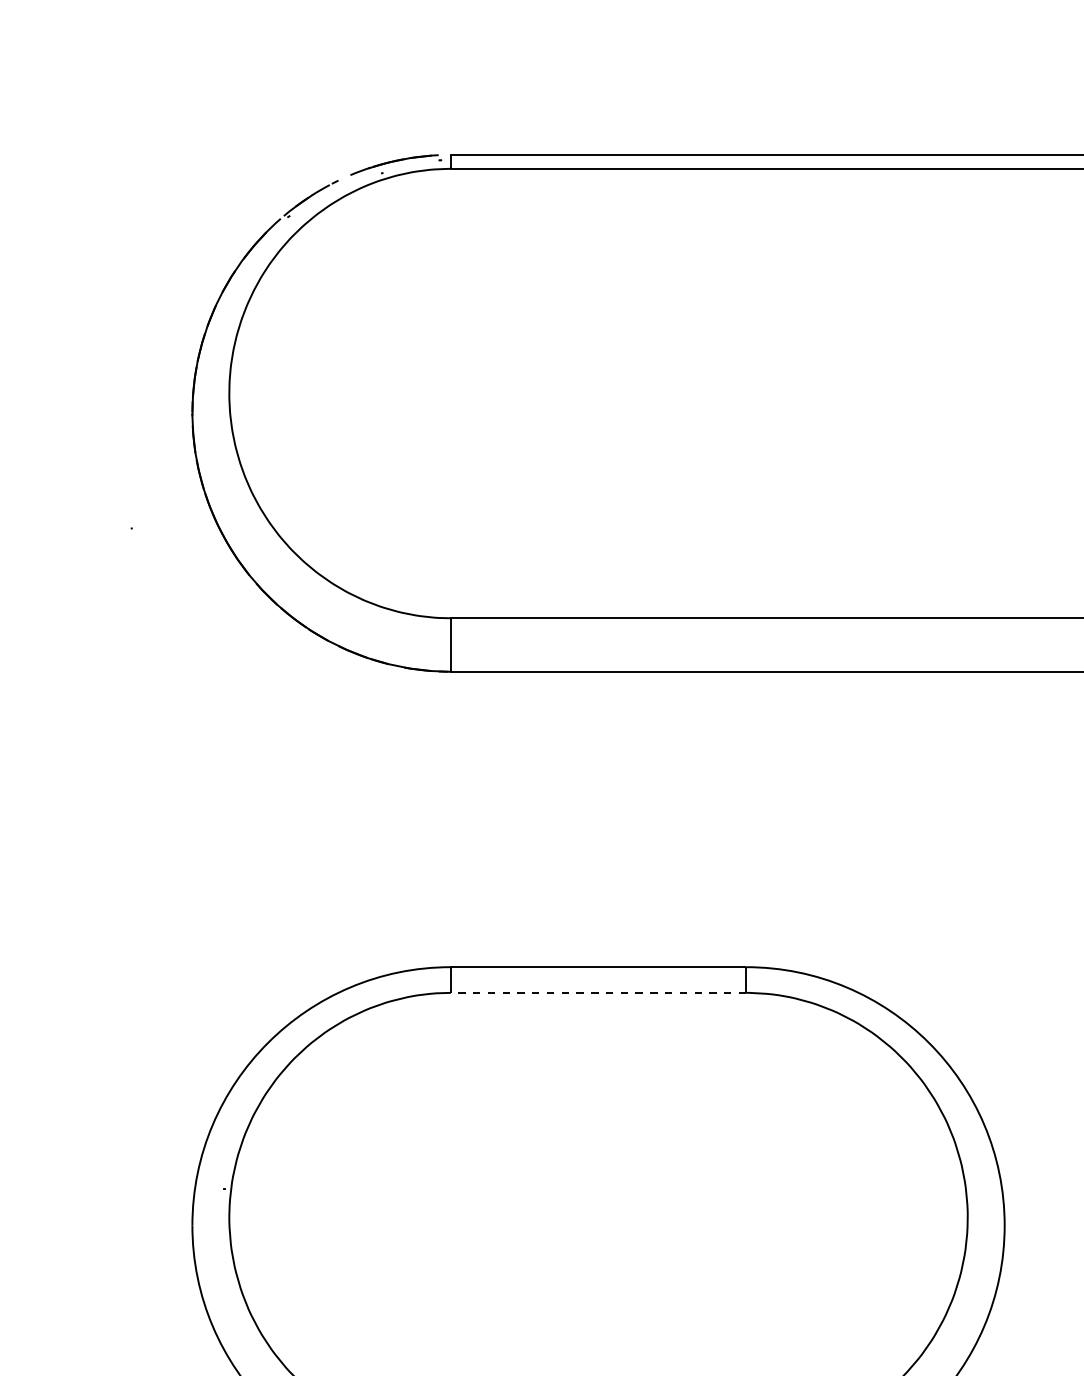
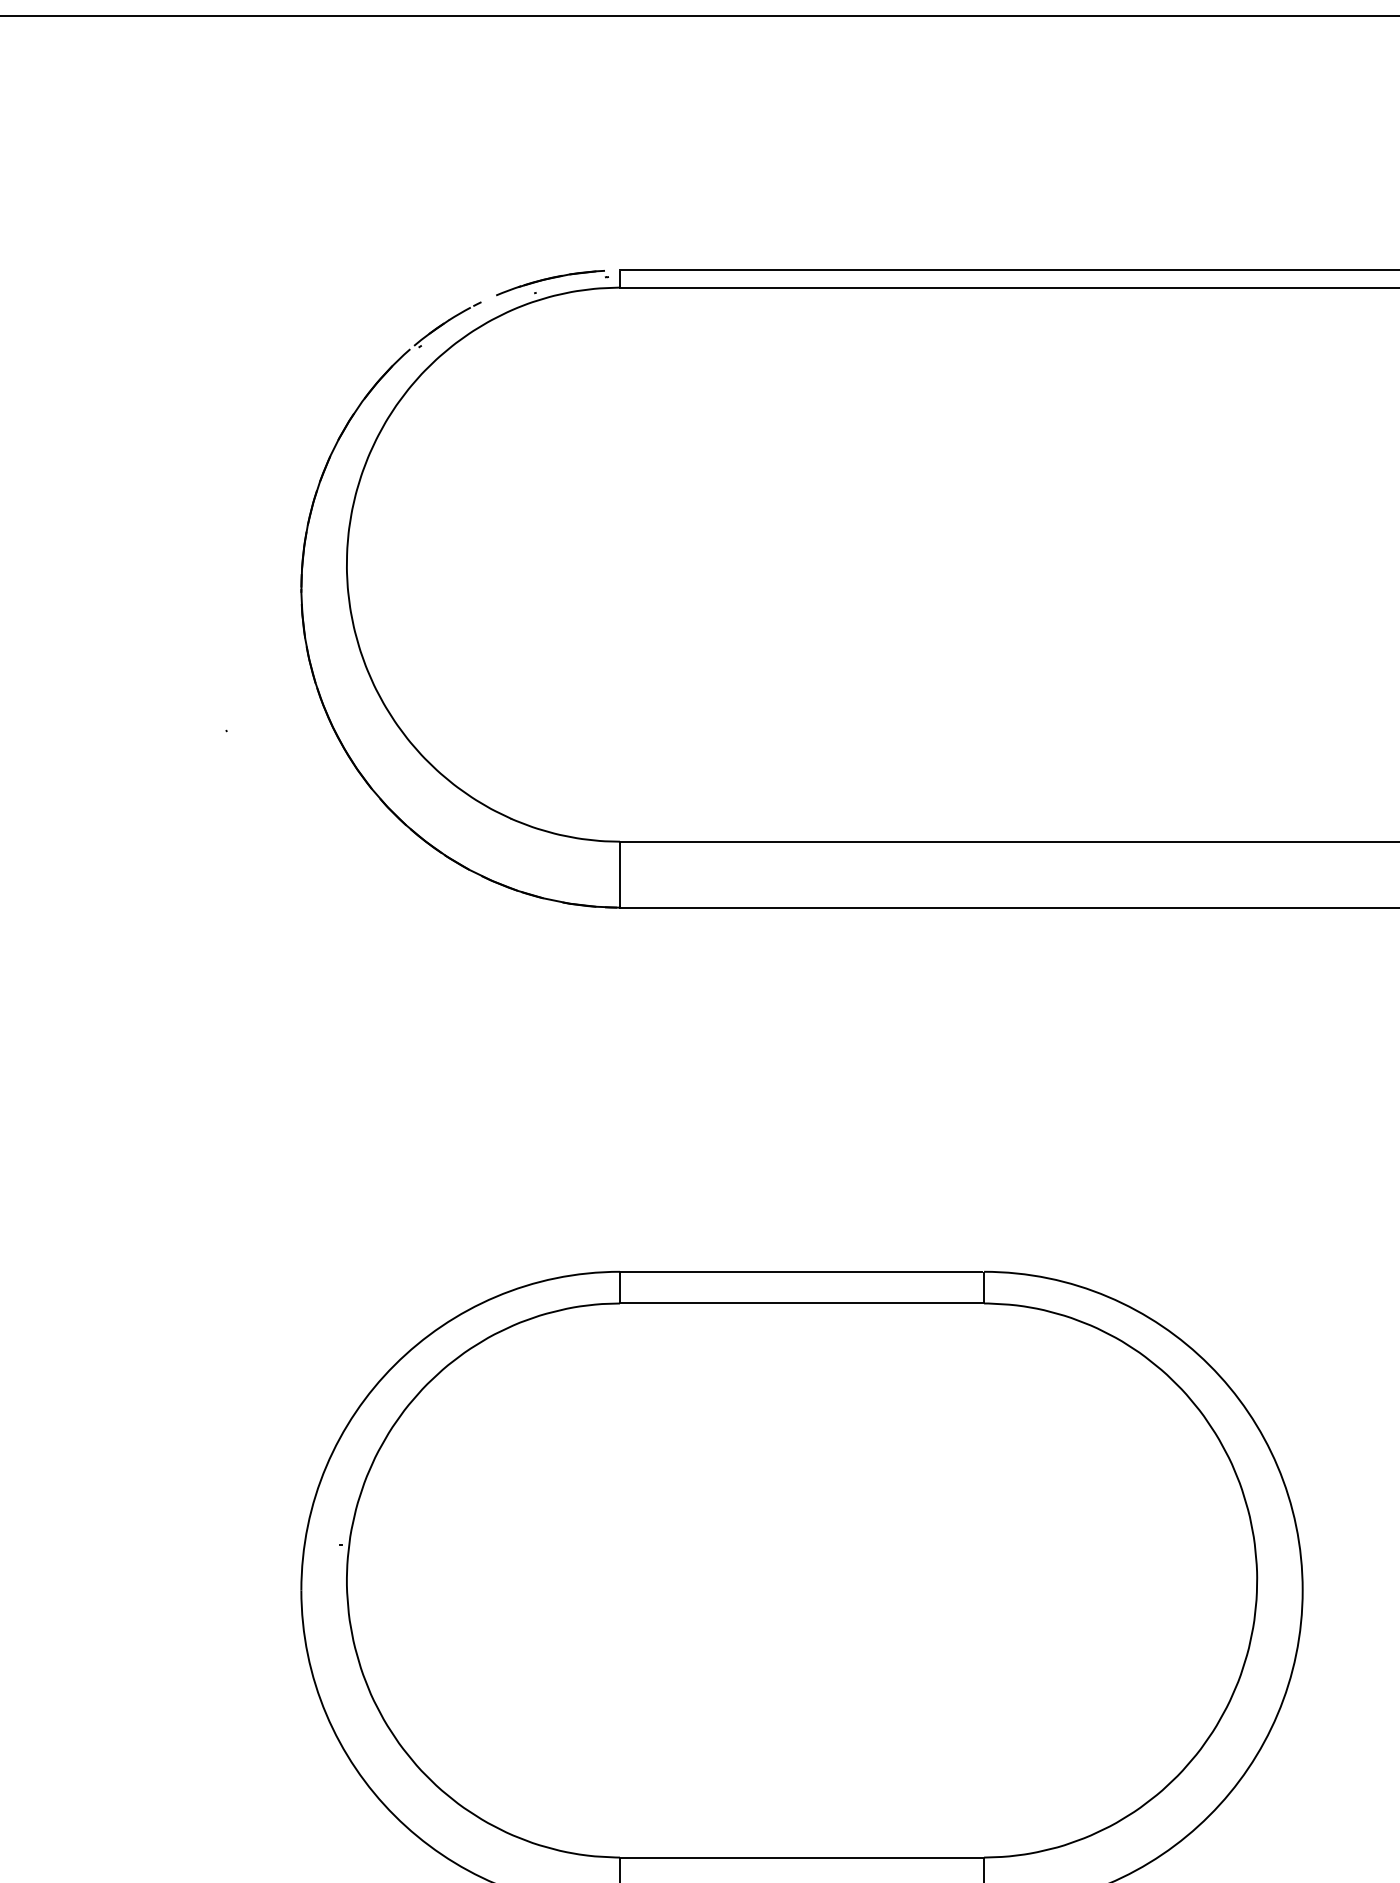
line: (598, 992) -> (801, 1303), dashed -> solid

